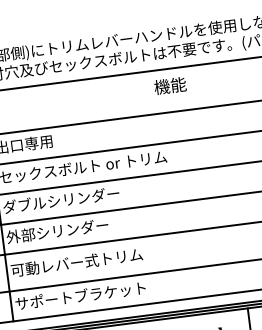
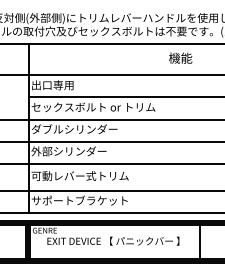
text: (170, 84) -> (180, 57), moved

